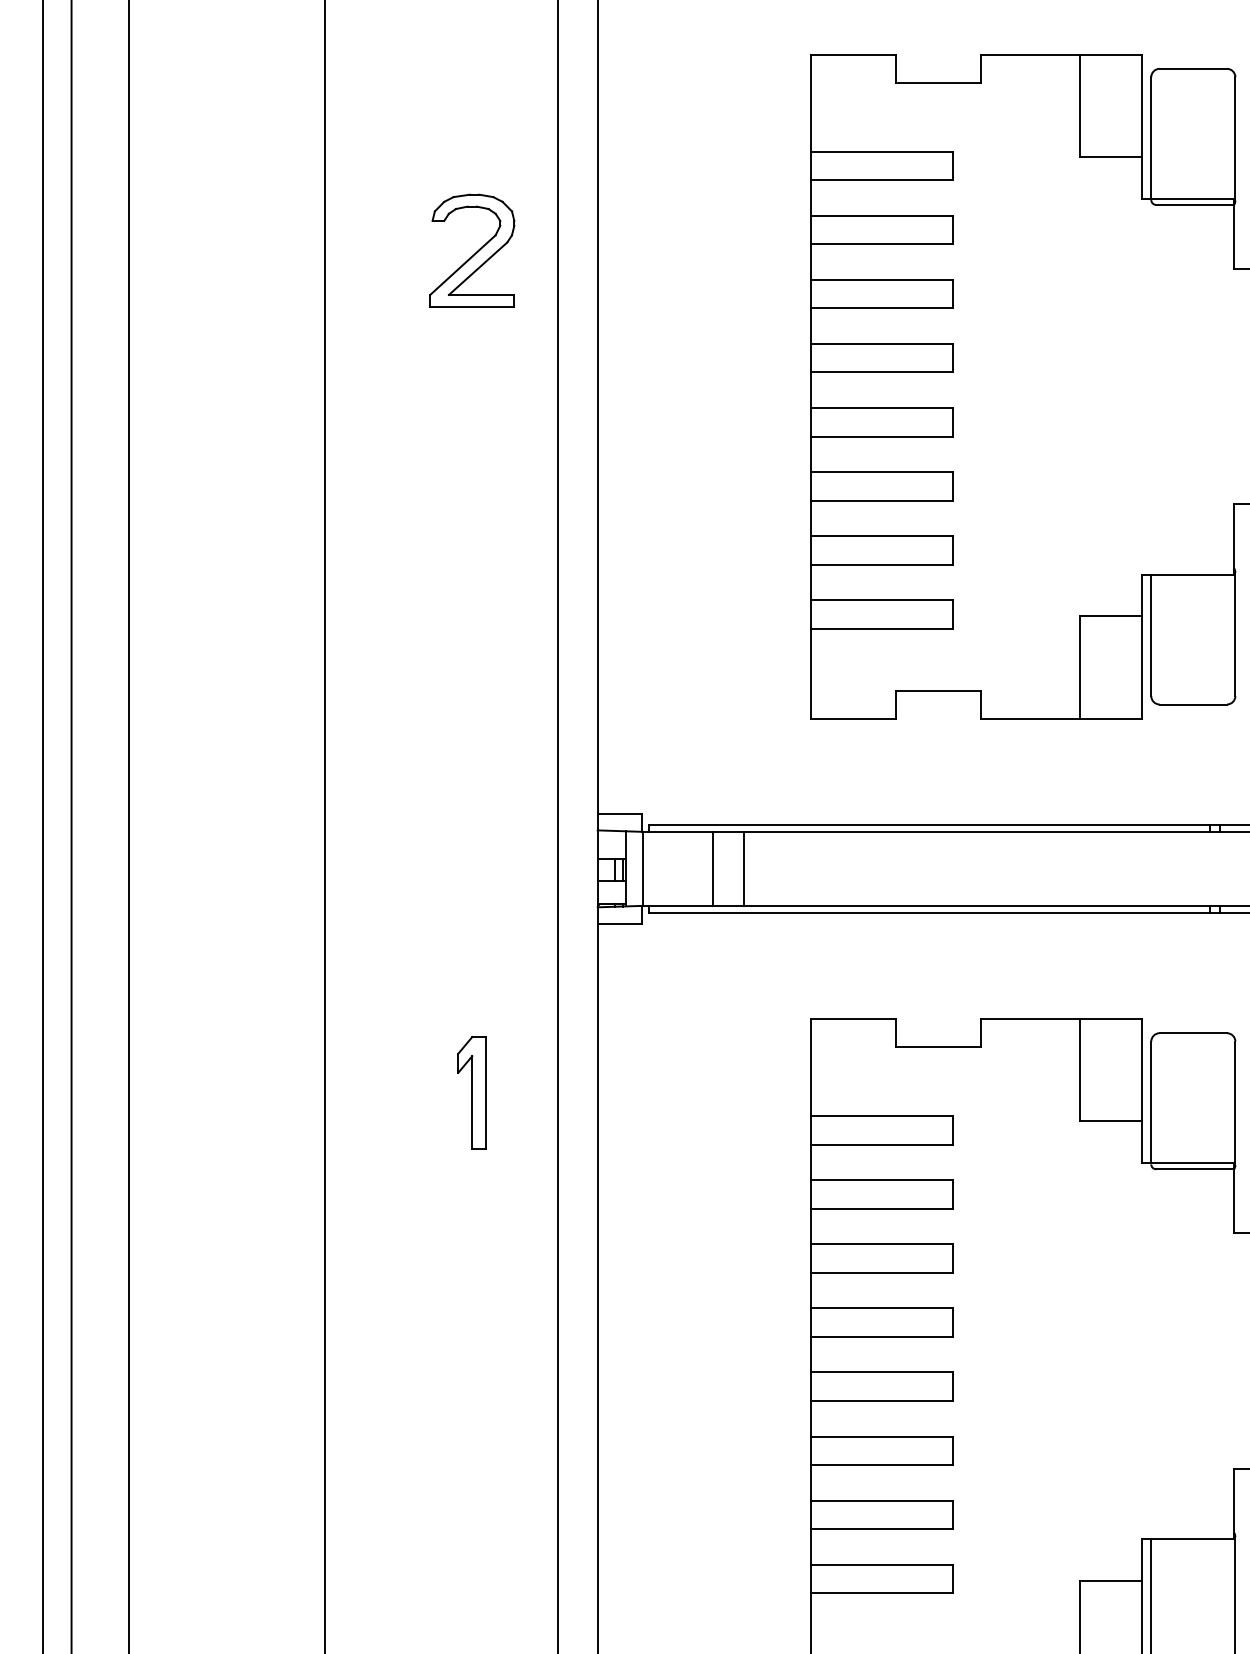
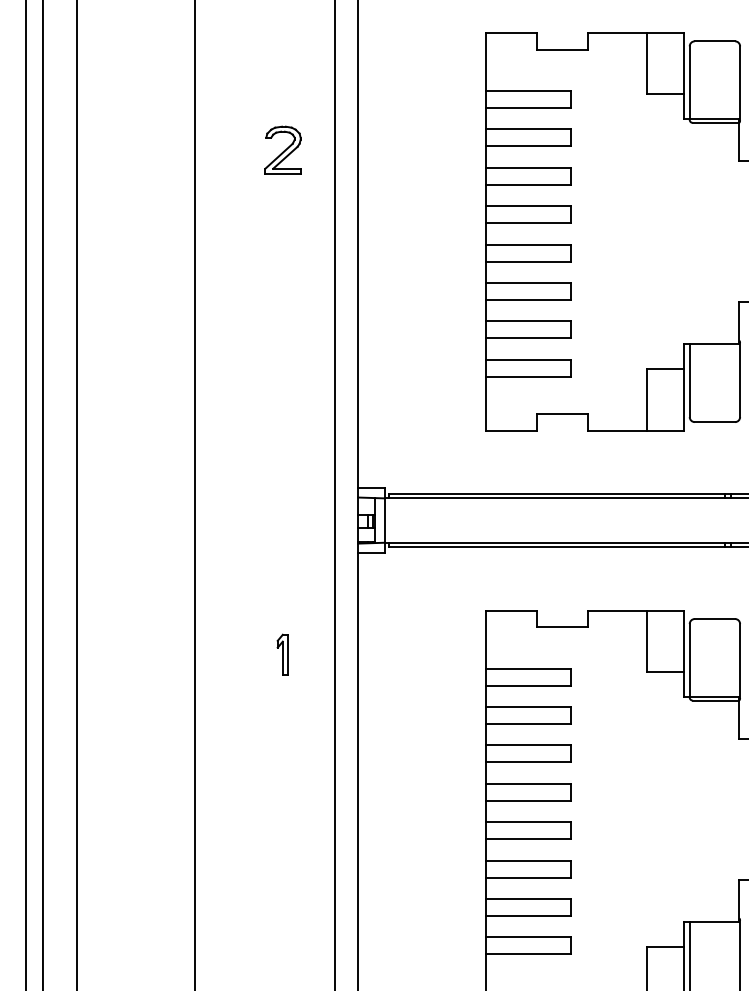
part: (471, 249) -> (282, 149), size x0.7
line: (713, 868) -> (427, 520), removed
line: (743, 868) -> (445, 520), removed
part: (471, 1092) -> (282, 654), size x0.6

